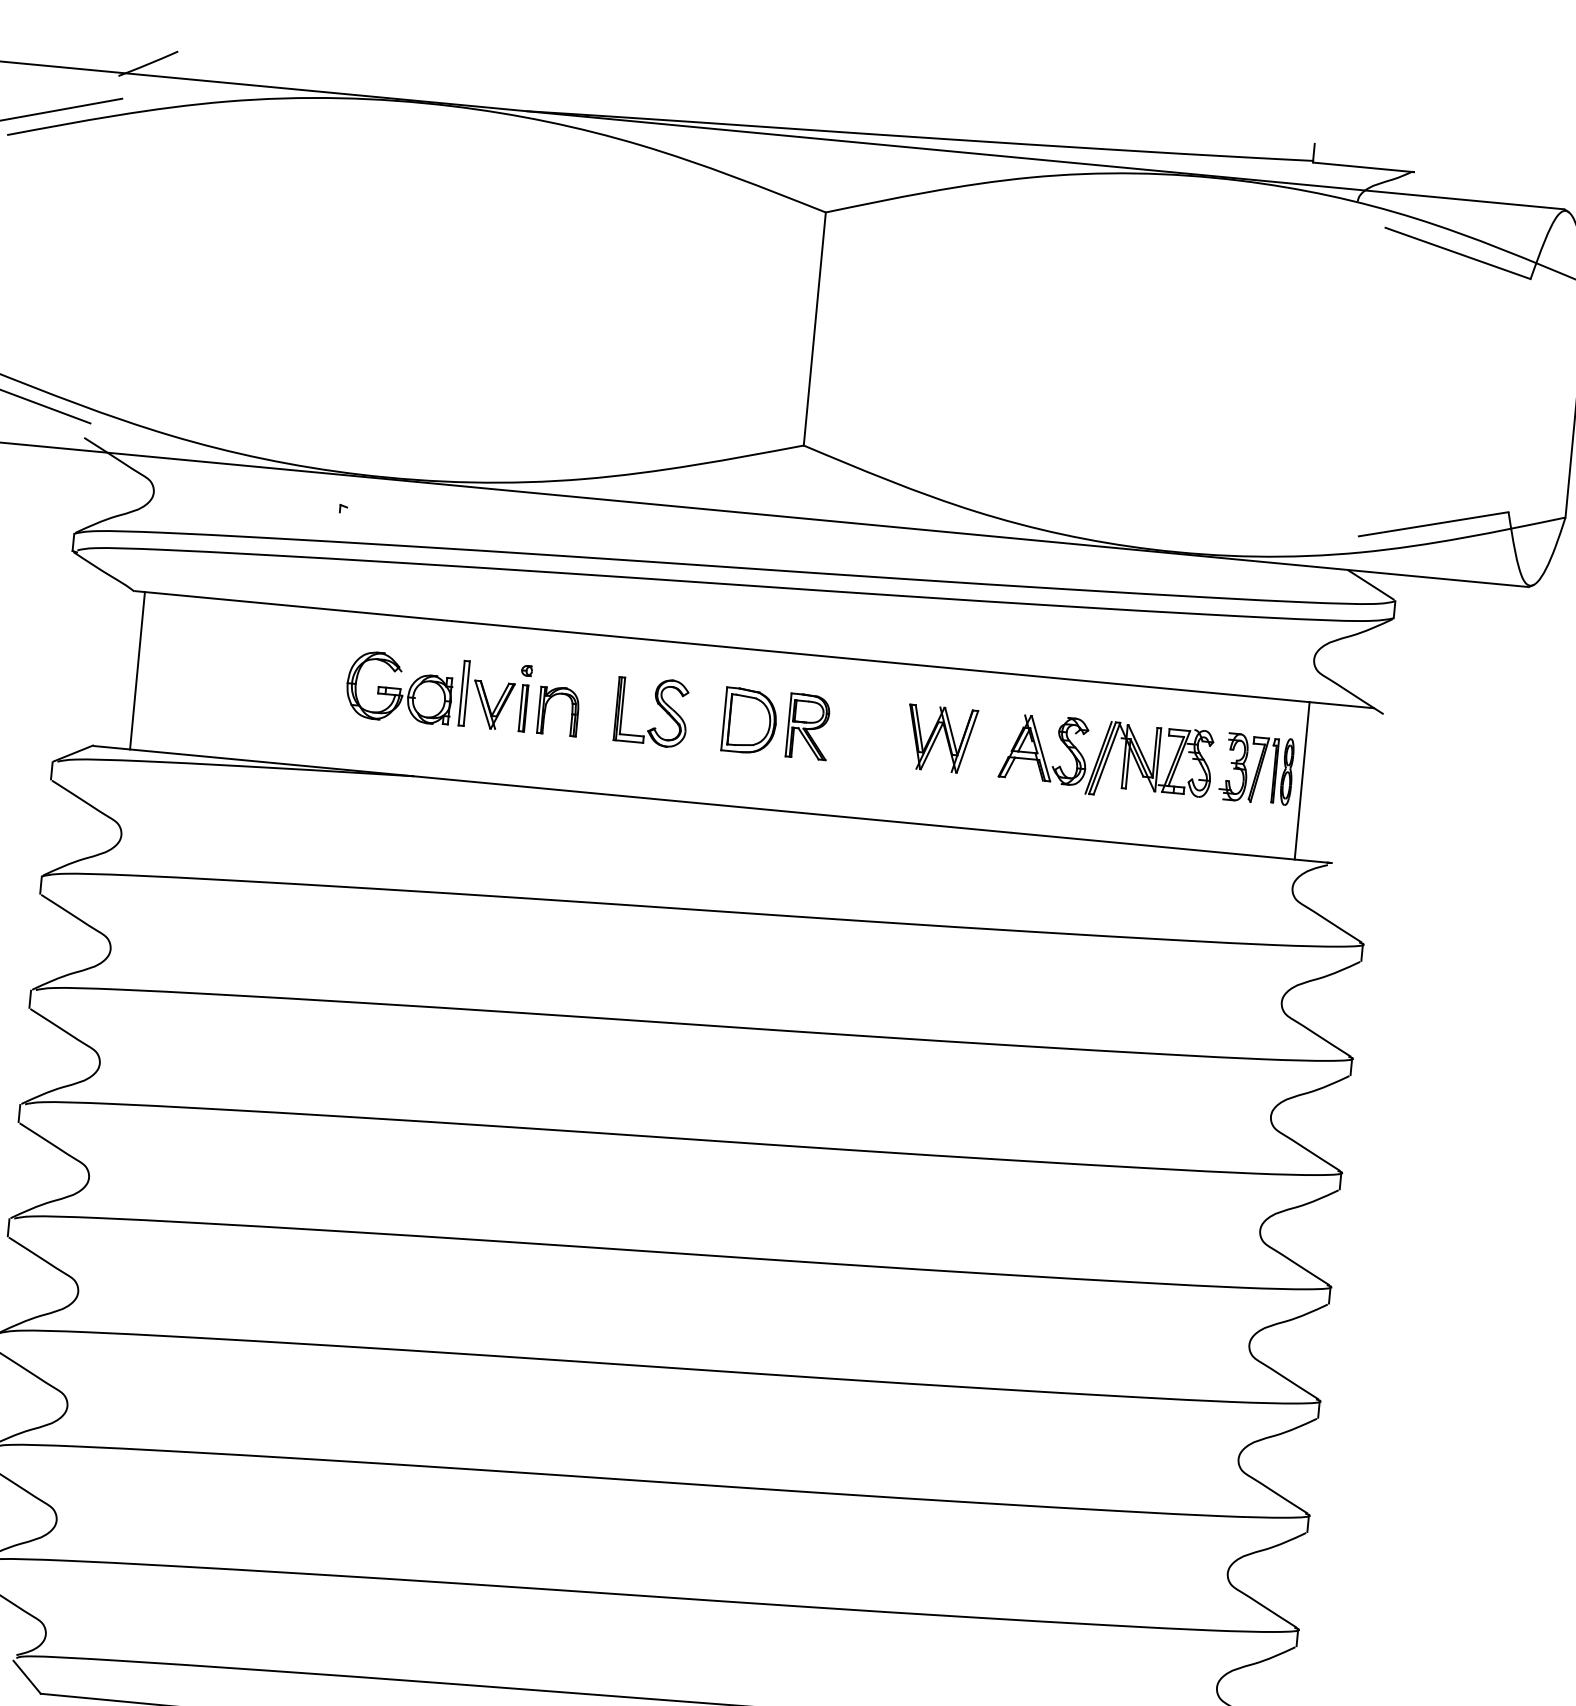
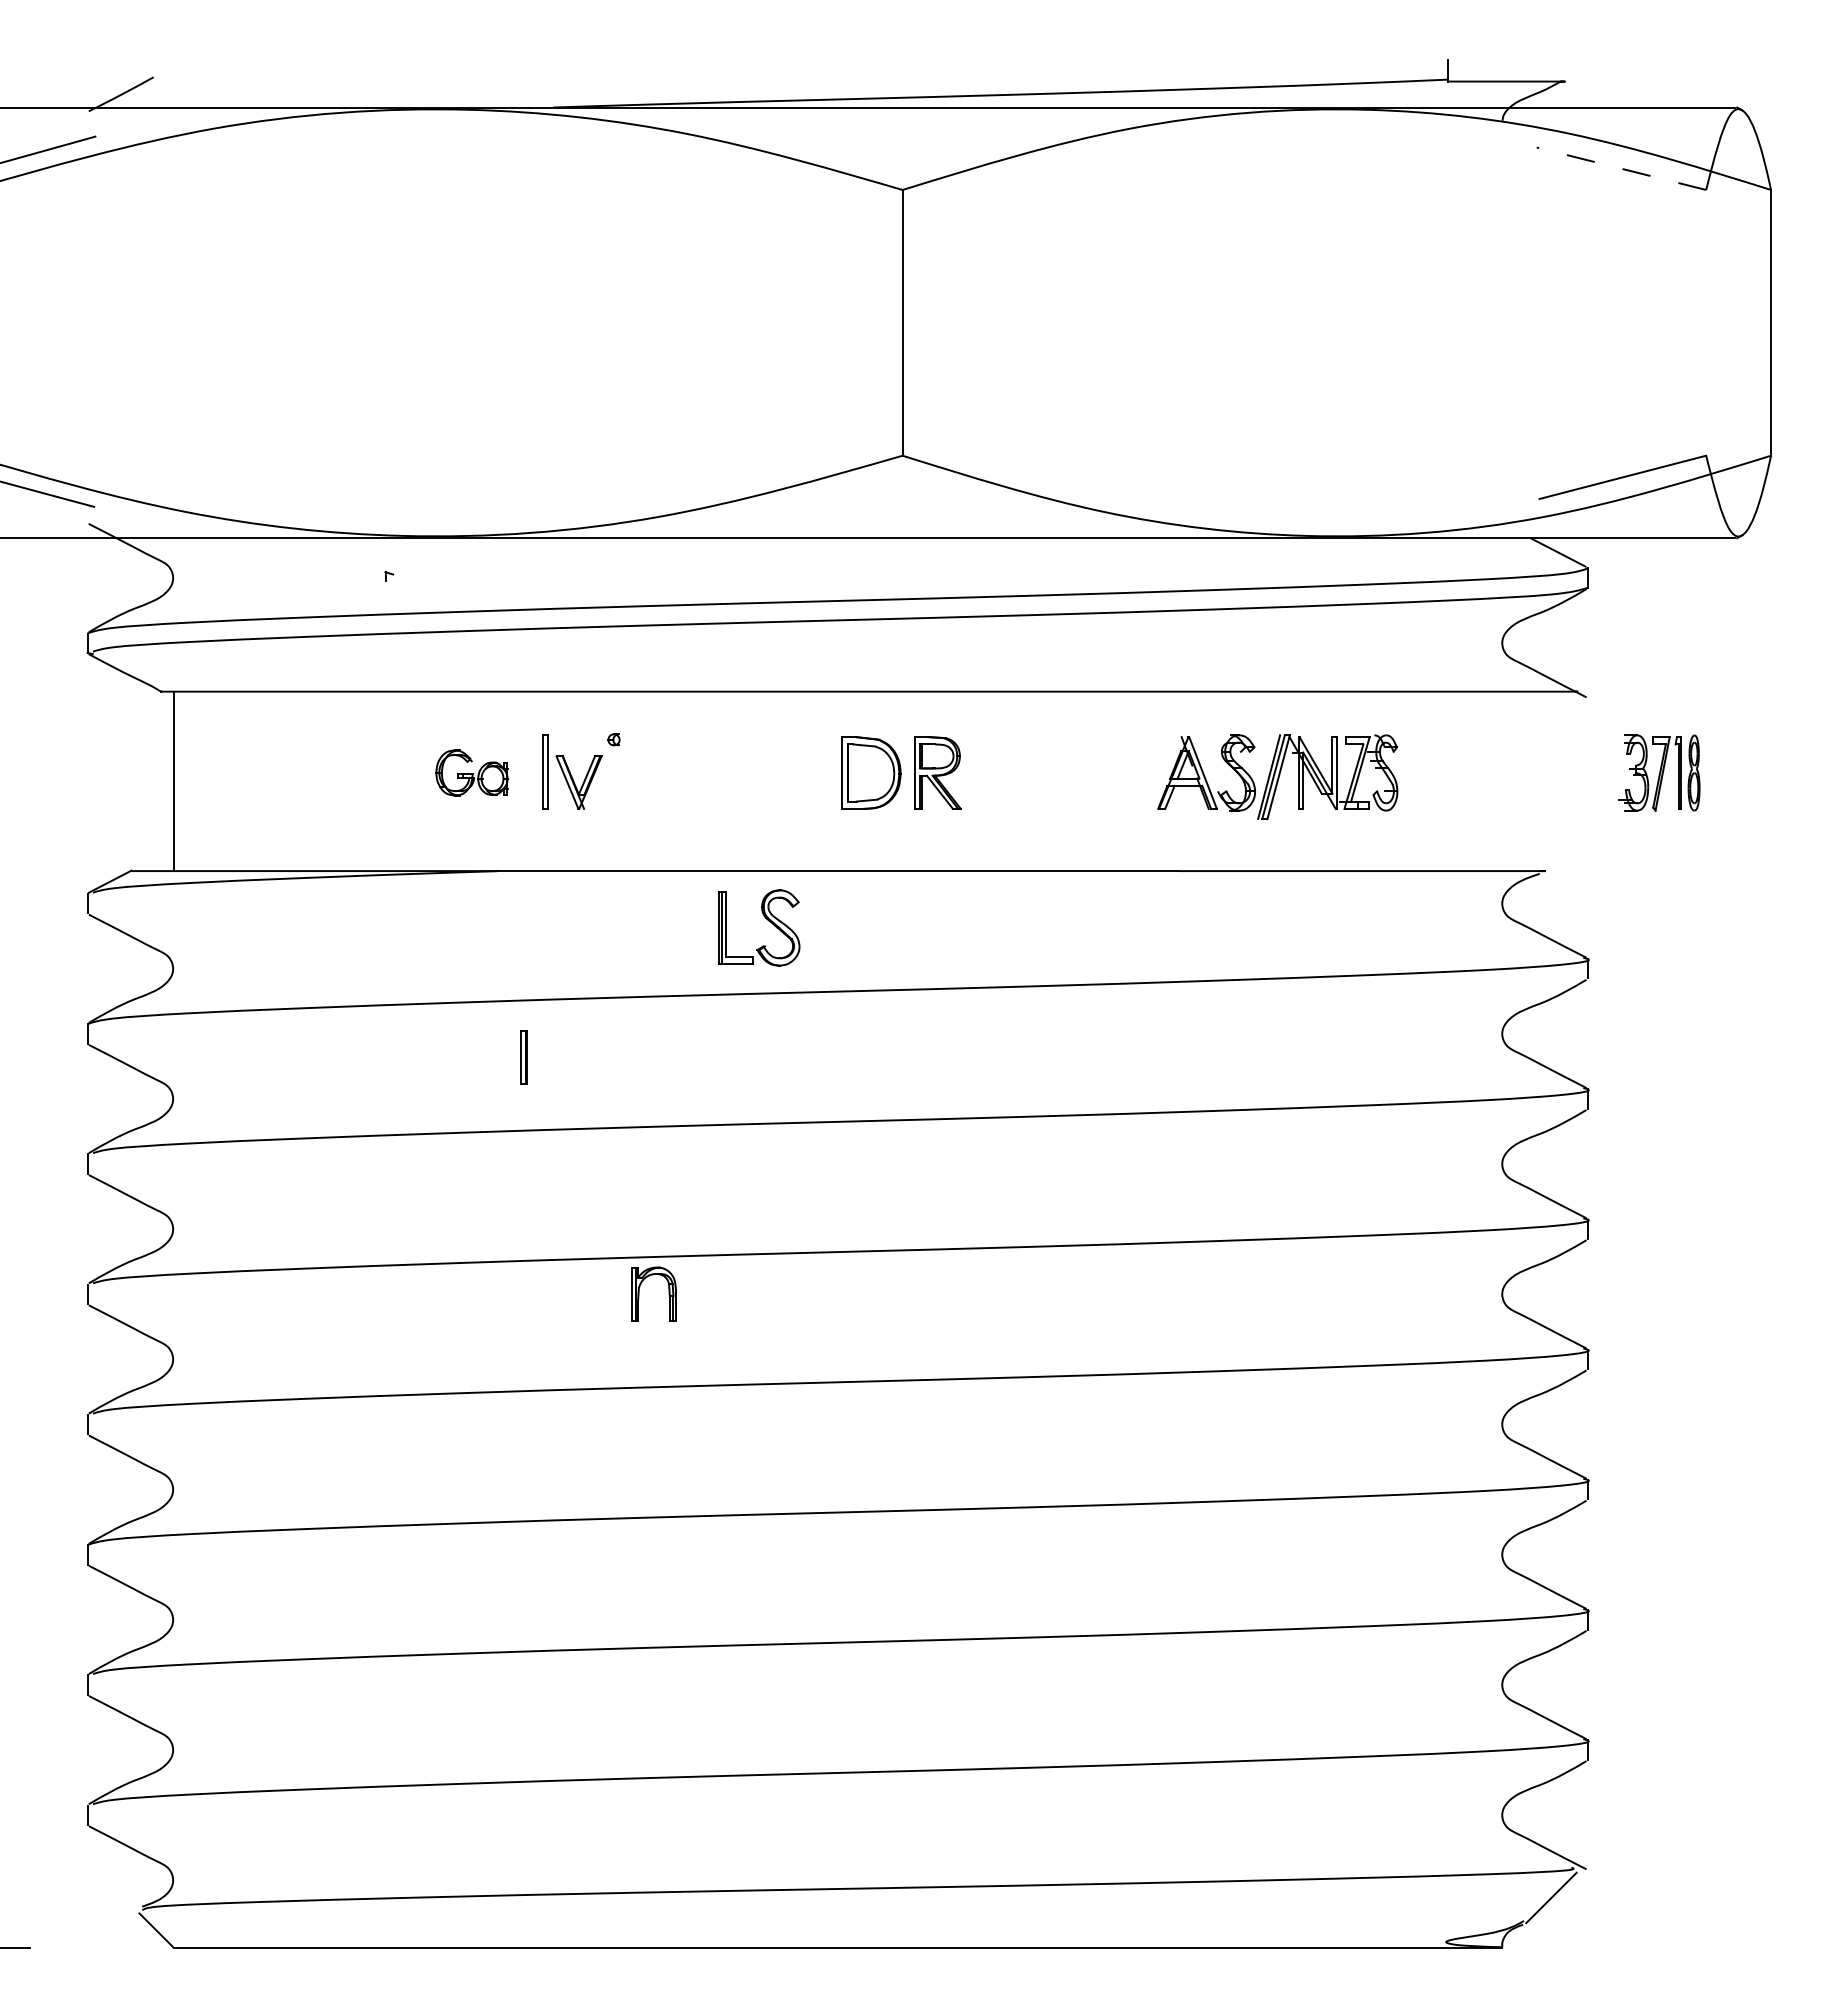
line: (1457, 253) -> (1620, 168), solid -> dashed
part: (399, 687) -> (471, 772), size x0.6
part: (658, 705) -> (766, 919), moved
part: (523, 708) -> (523, 1057), moved
part: (545, 709) -> (639, 1293), moved
part: (940, 738) -> (1088, 772), removed
part: (1257, 768) -> (1659, 772), moved
line: (1302, 780) -> (1501, 781), removed

